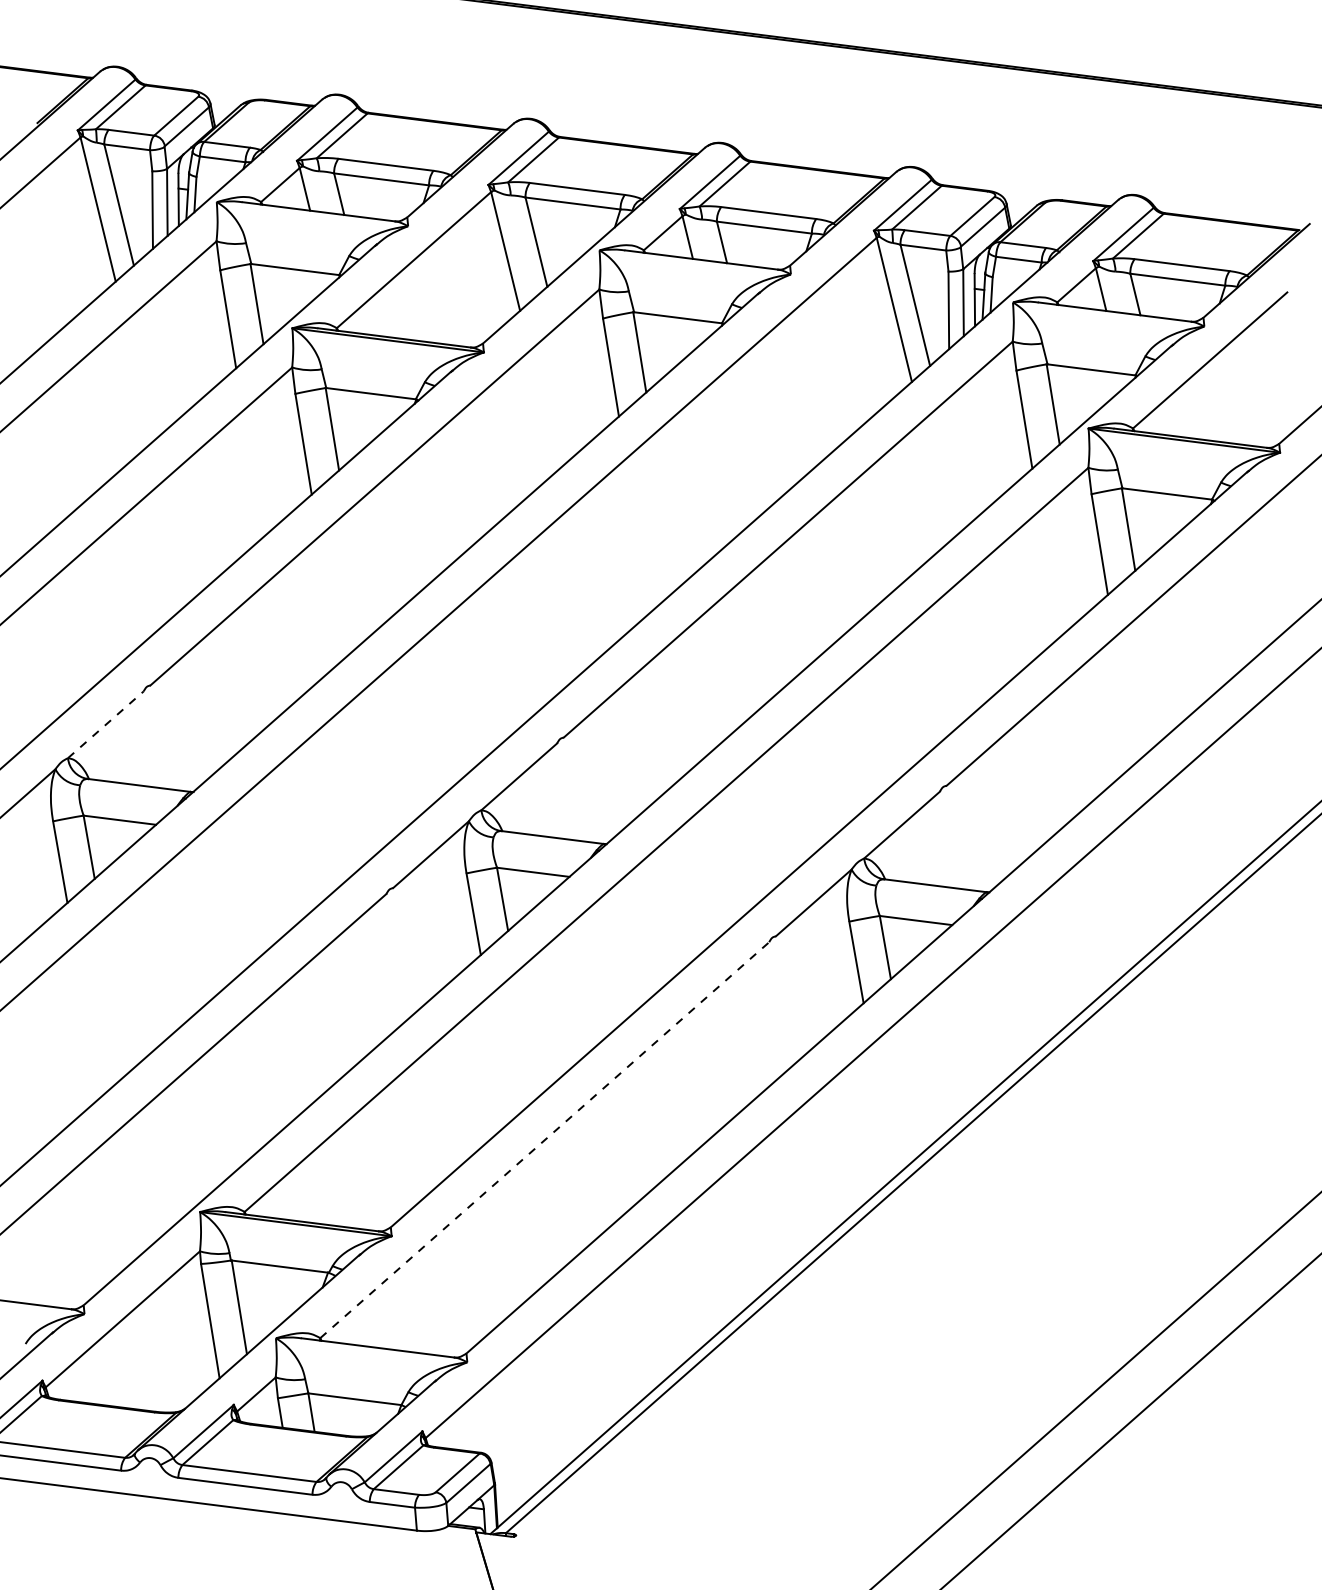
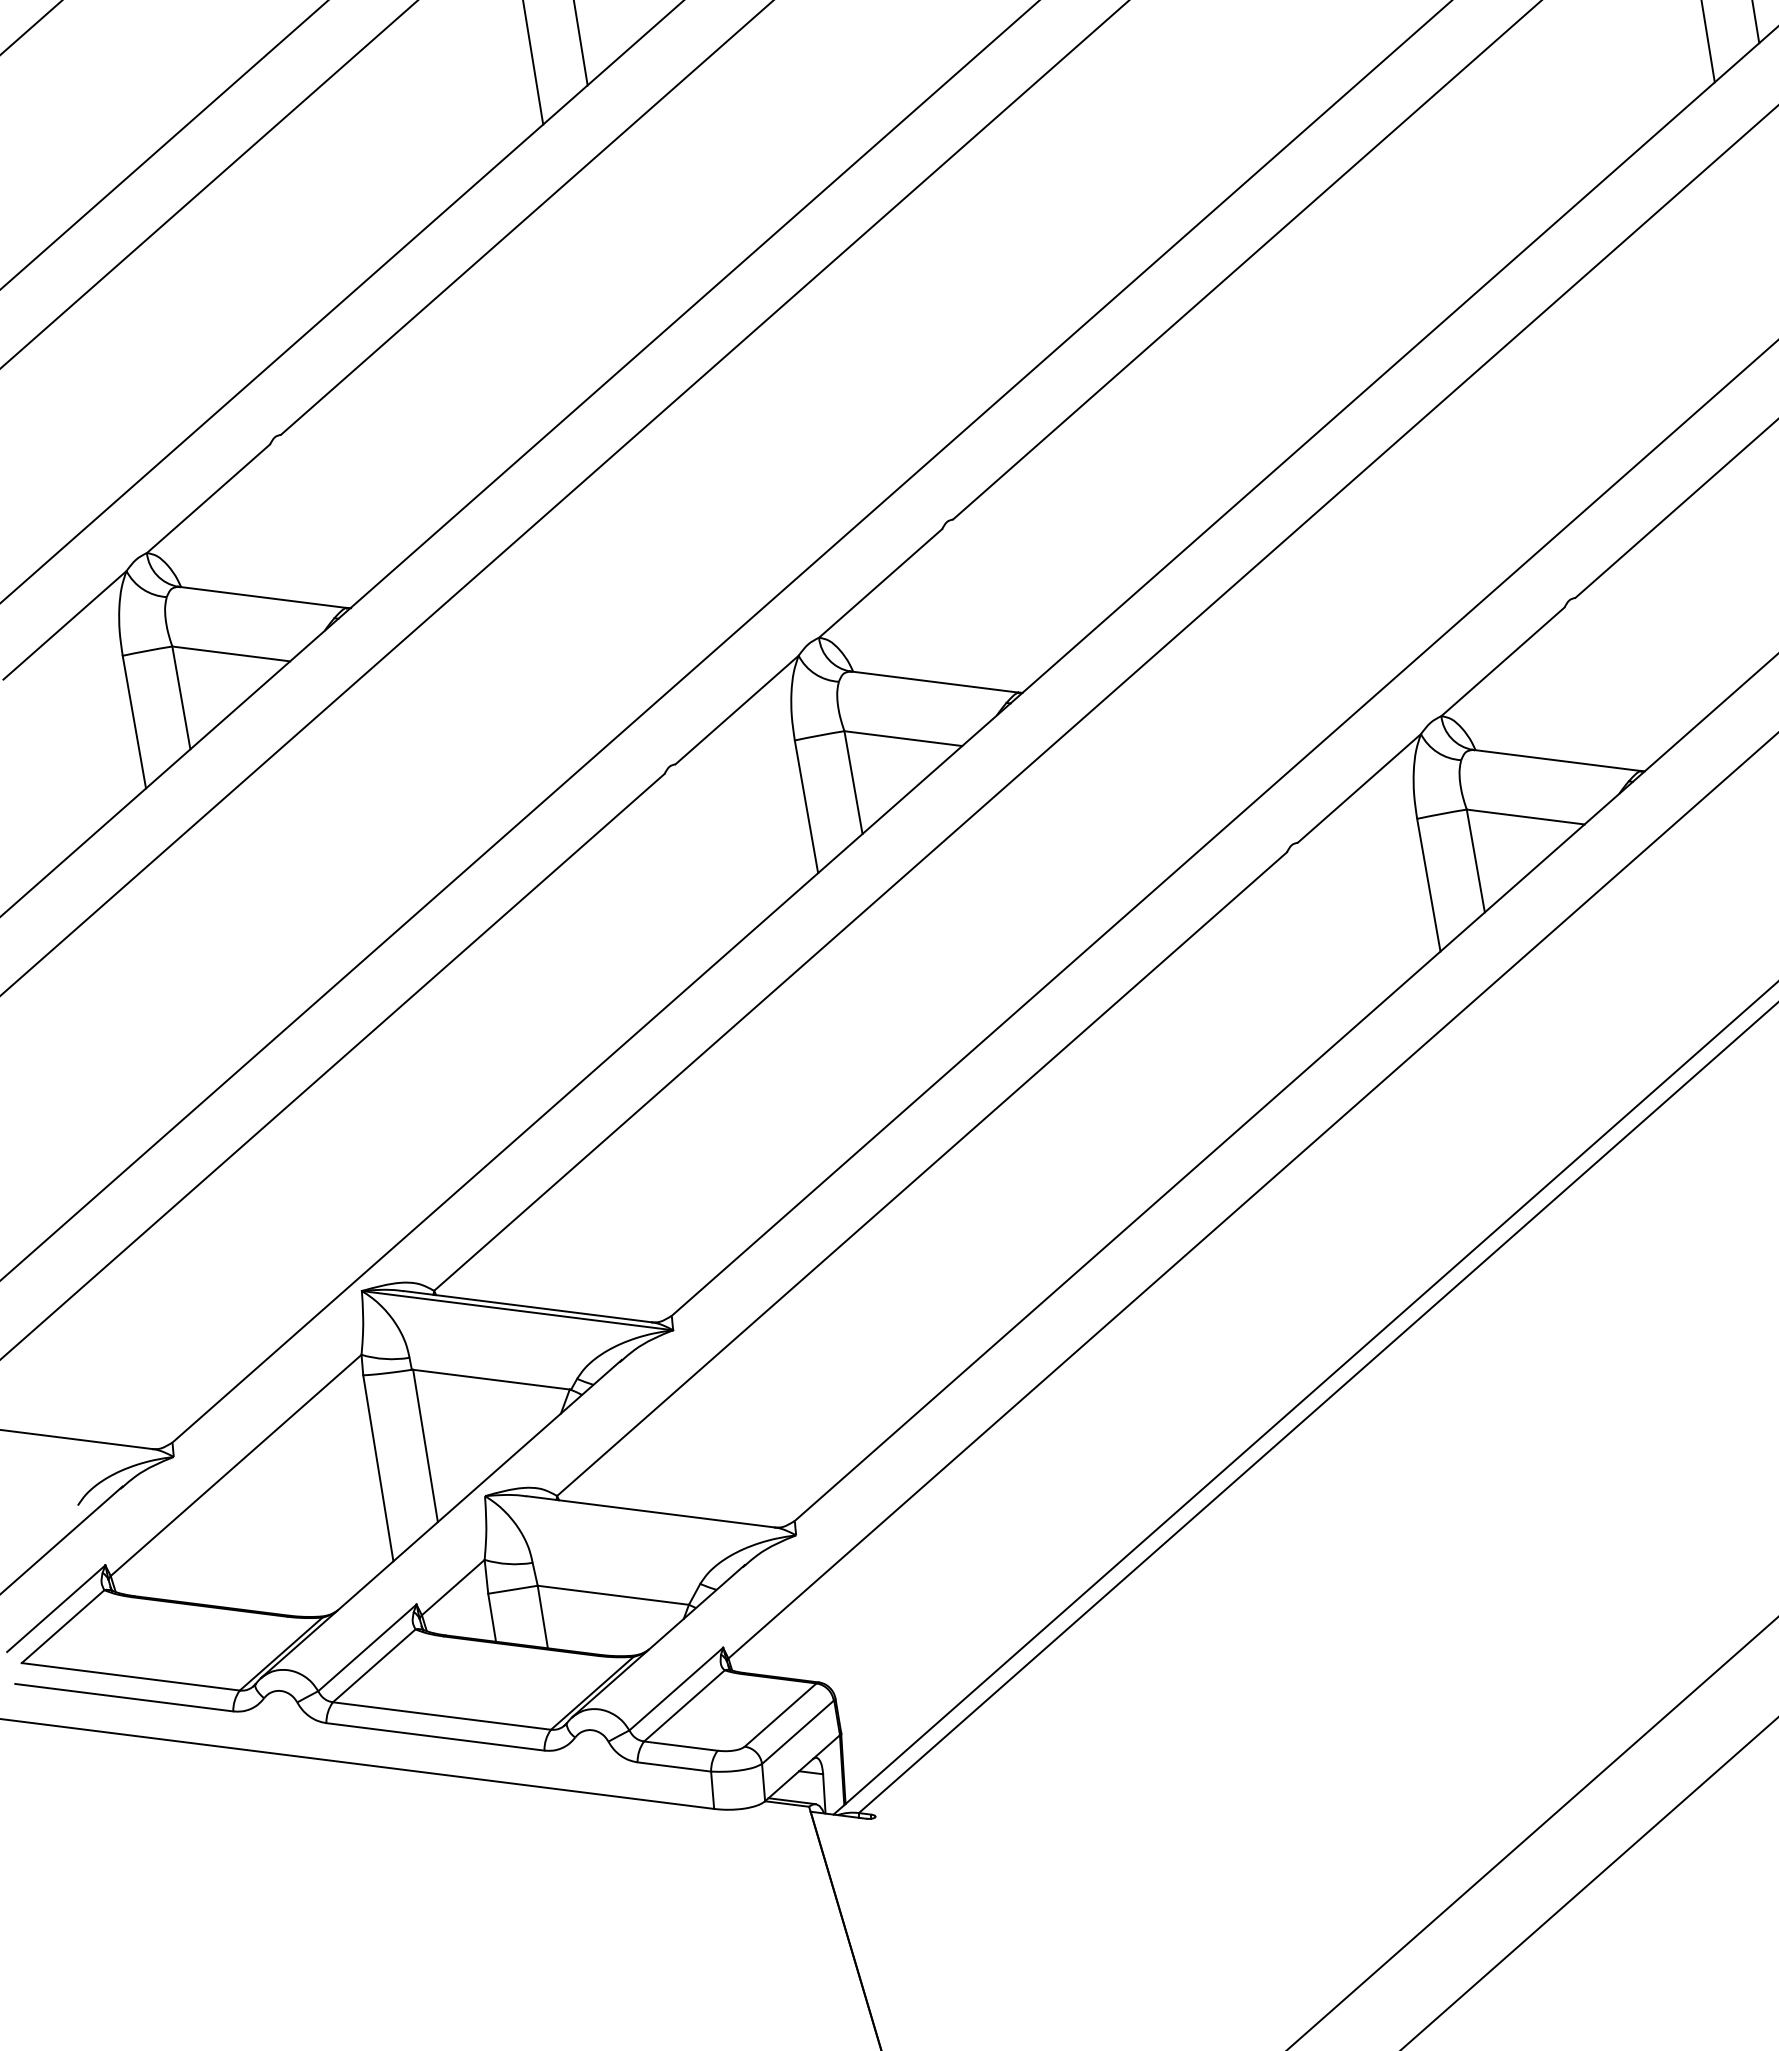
line: (106, 724) -> (209, 498), dashed -> solid
line: (545, 1139) -> (923, 1173), dashed -> solid

